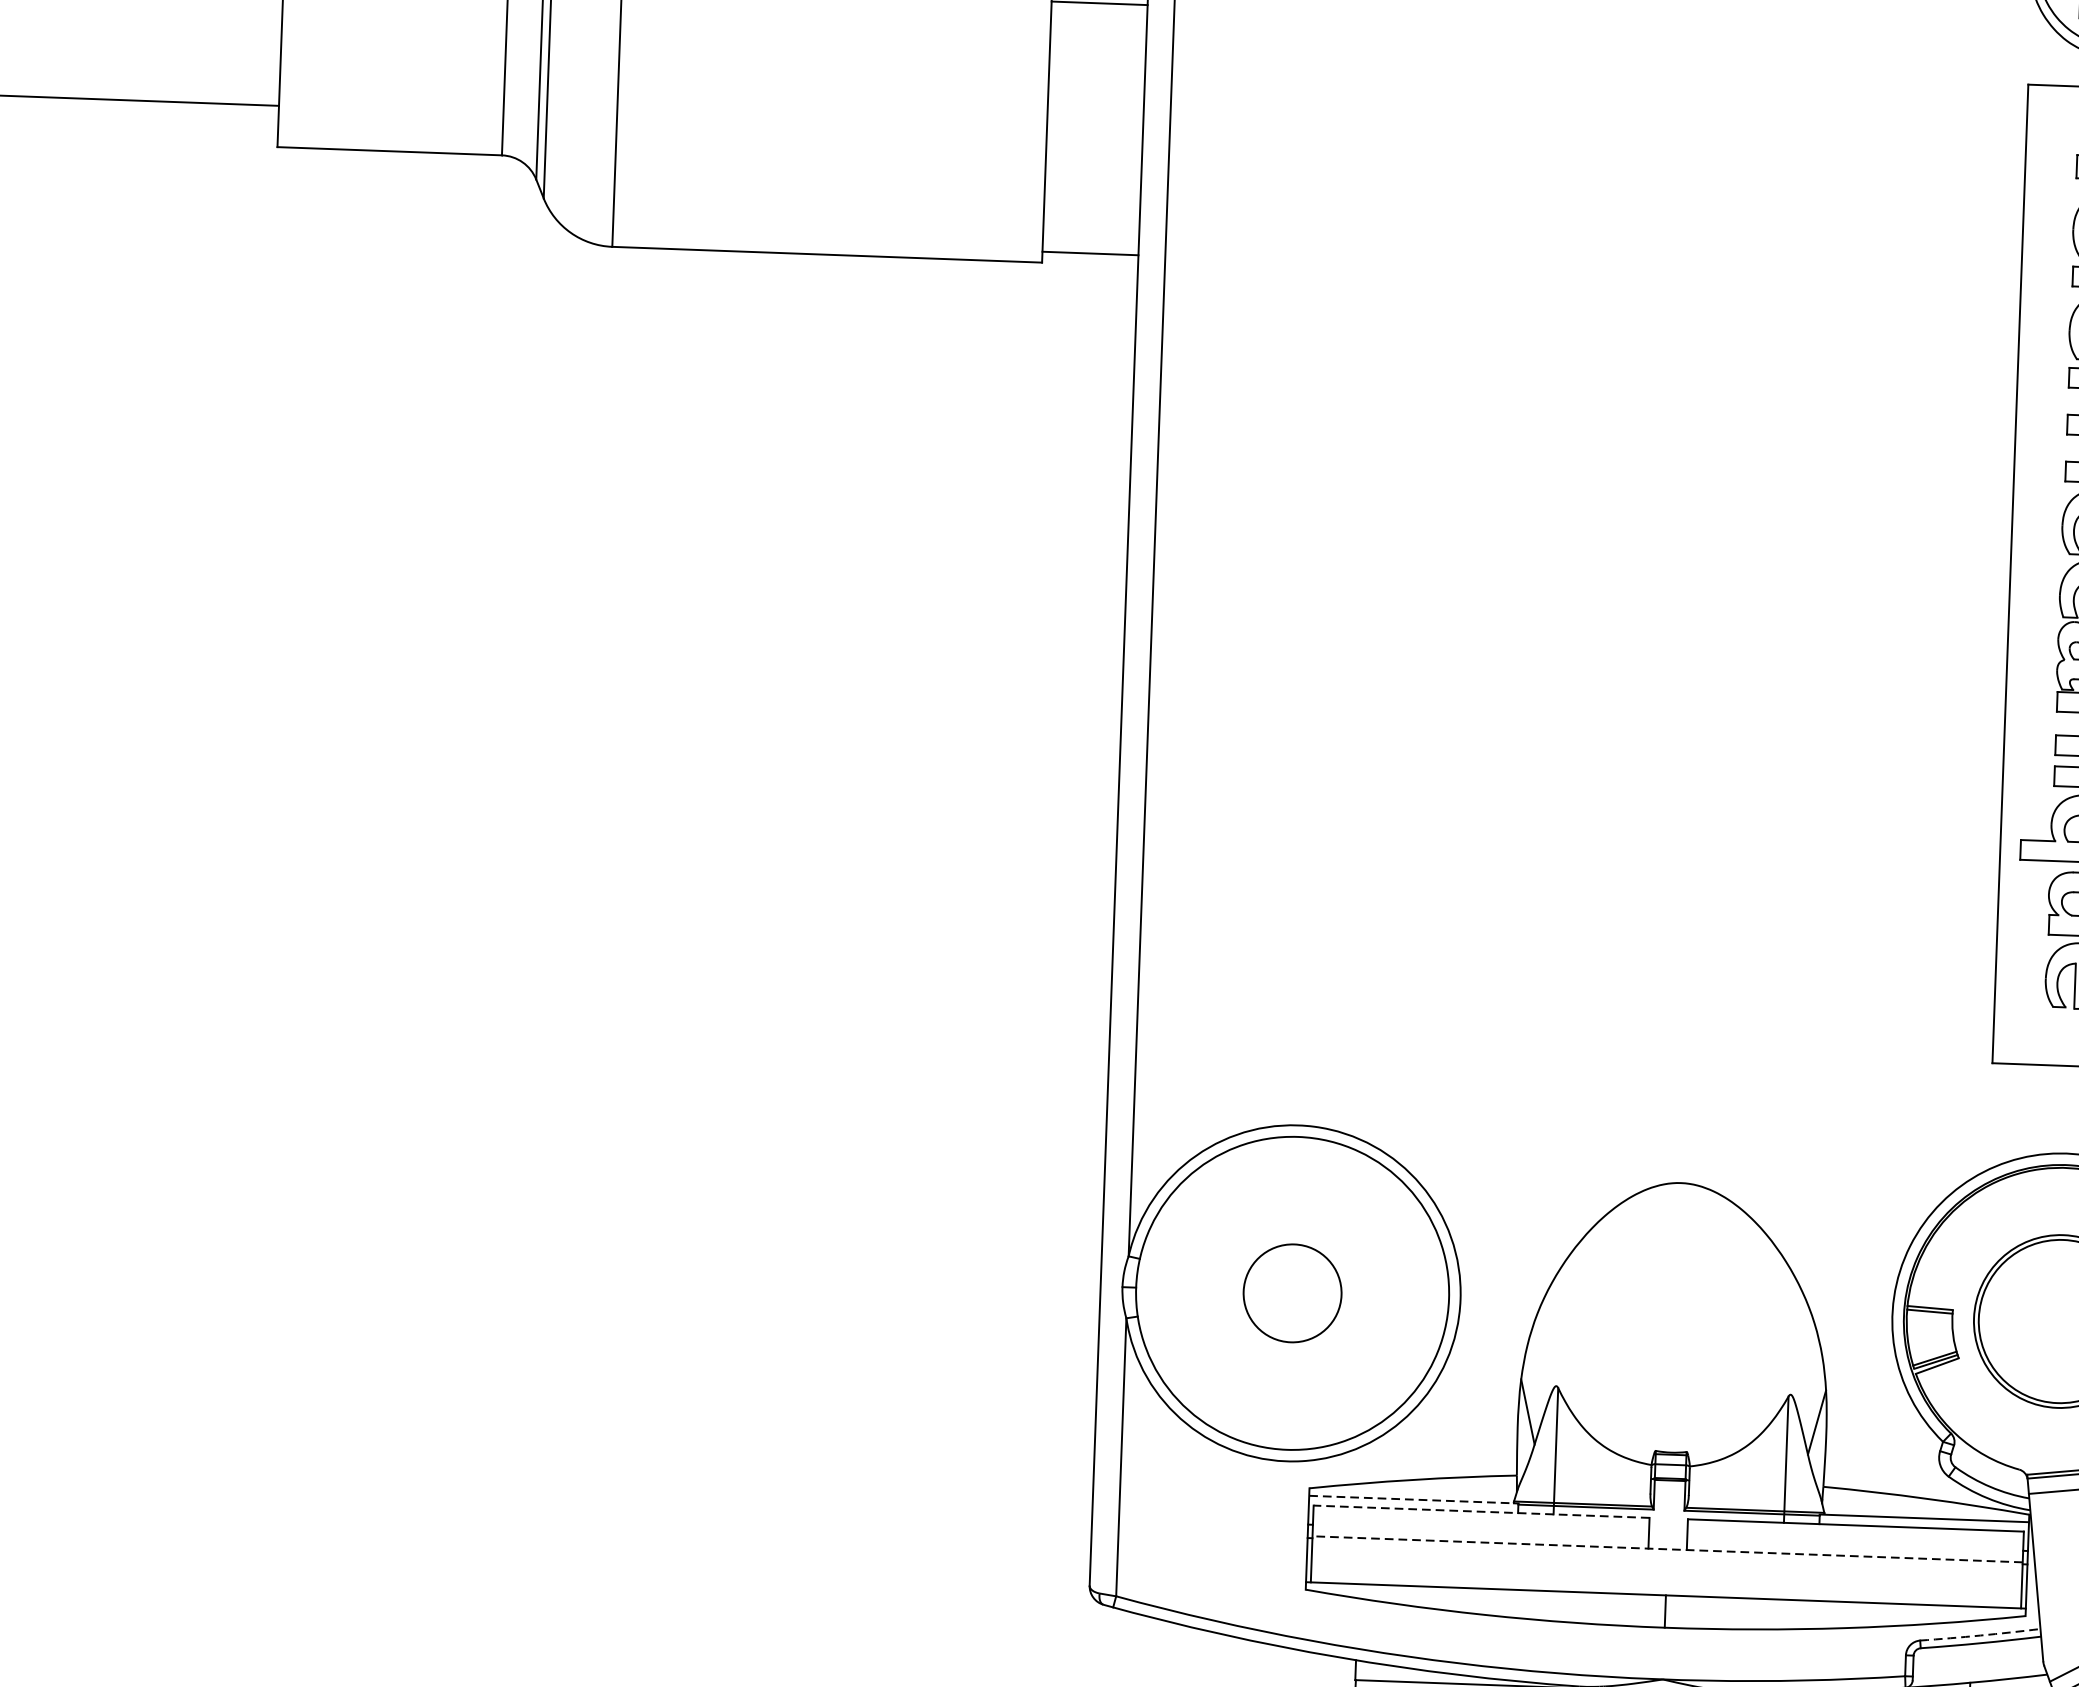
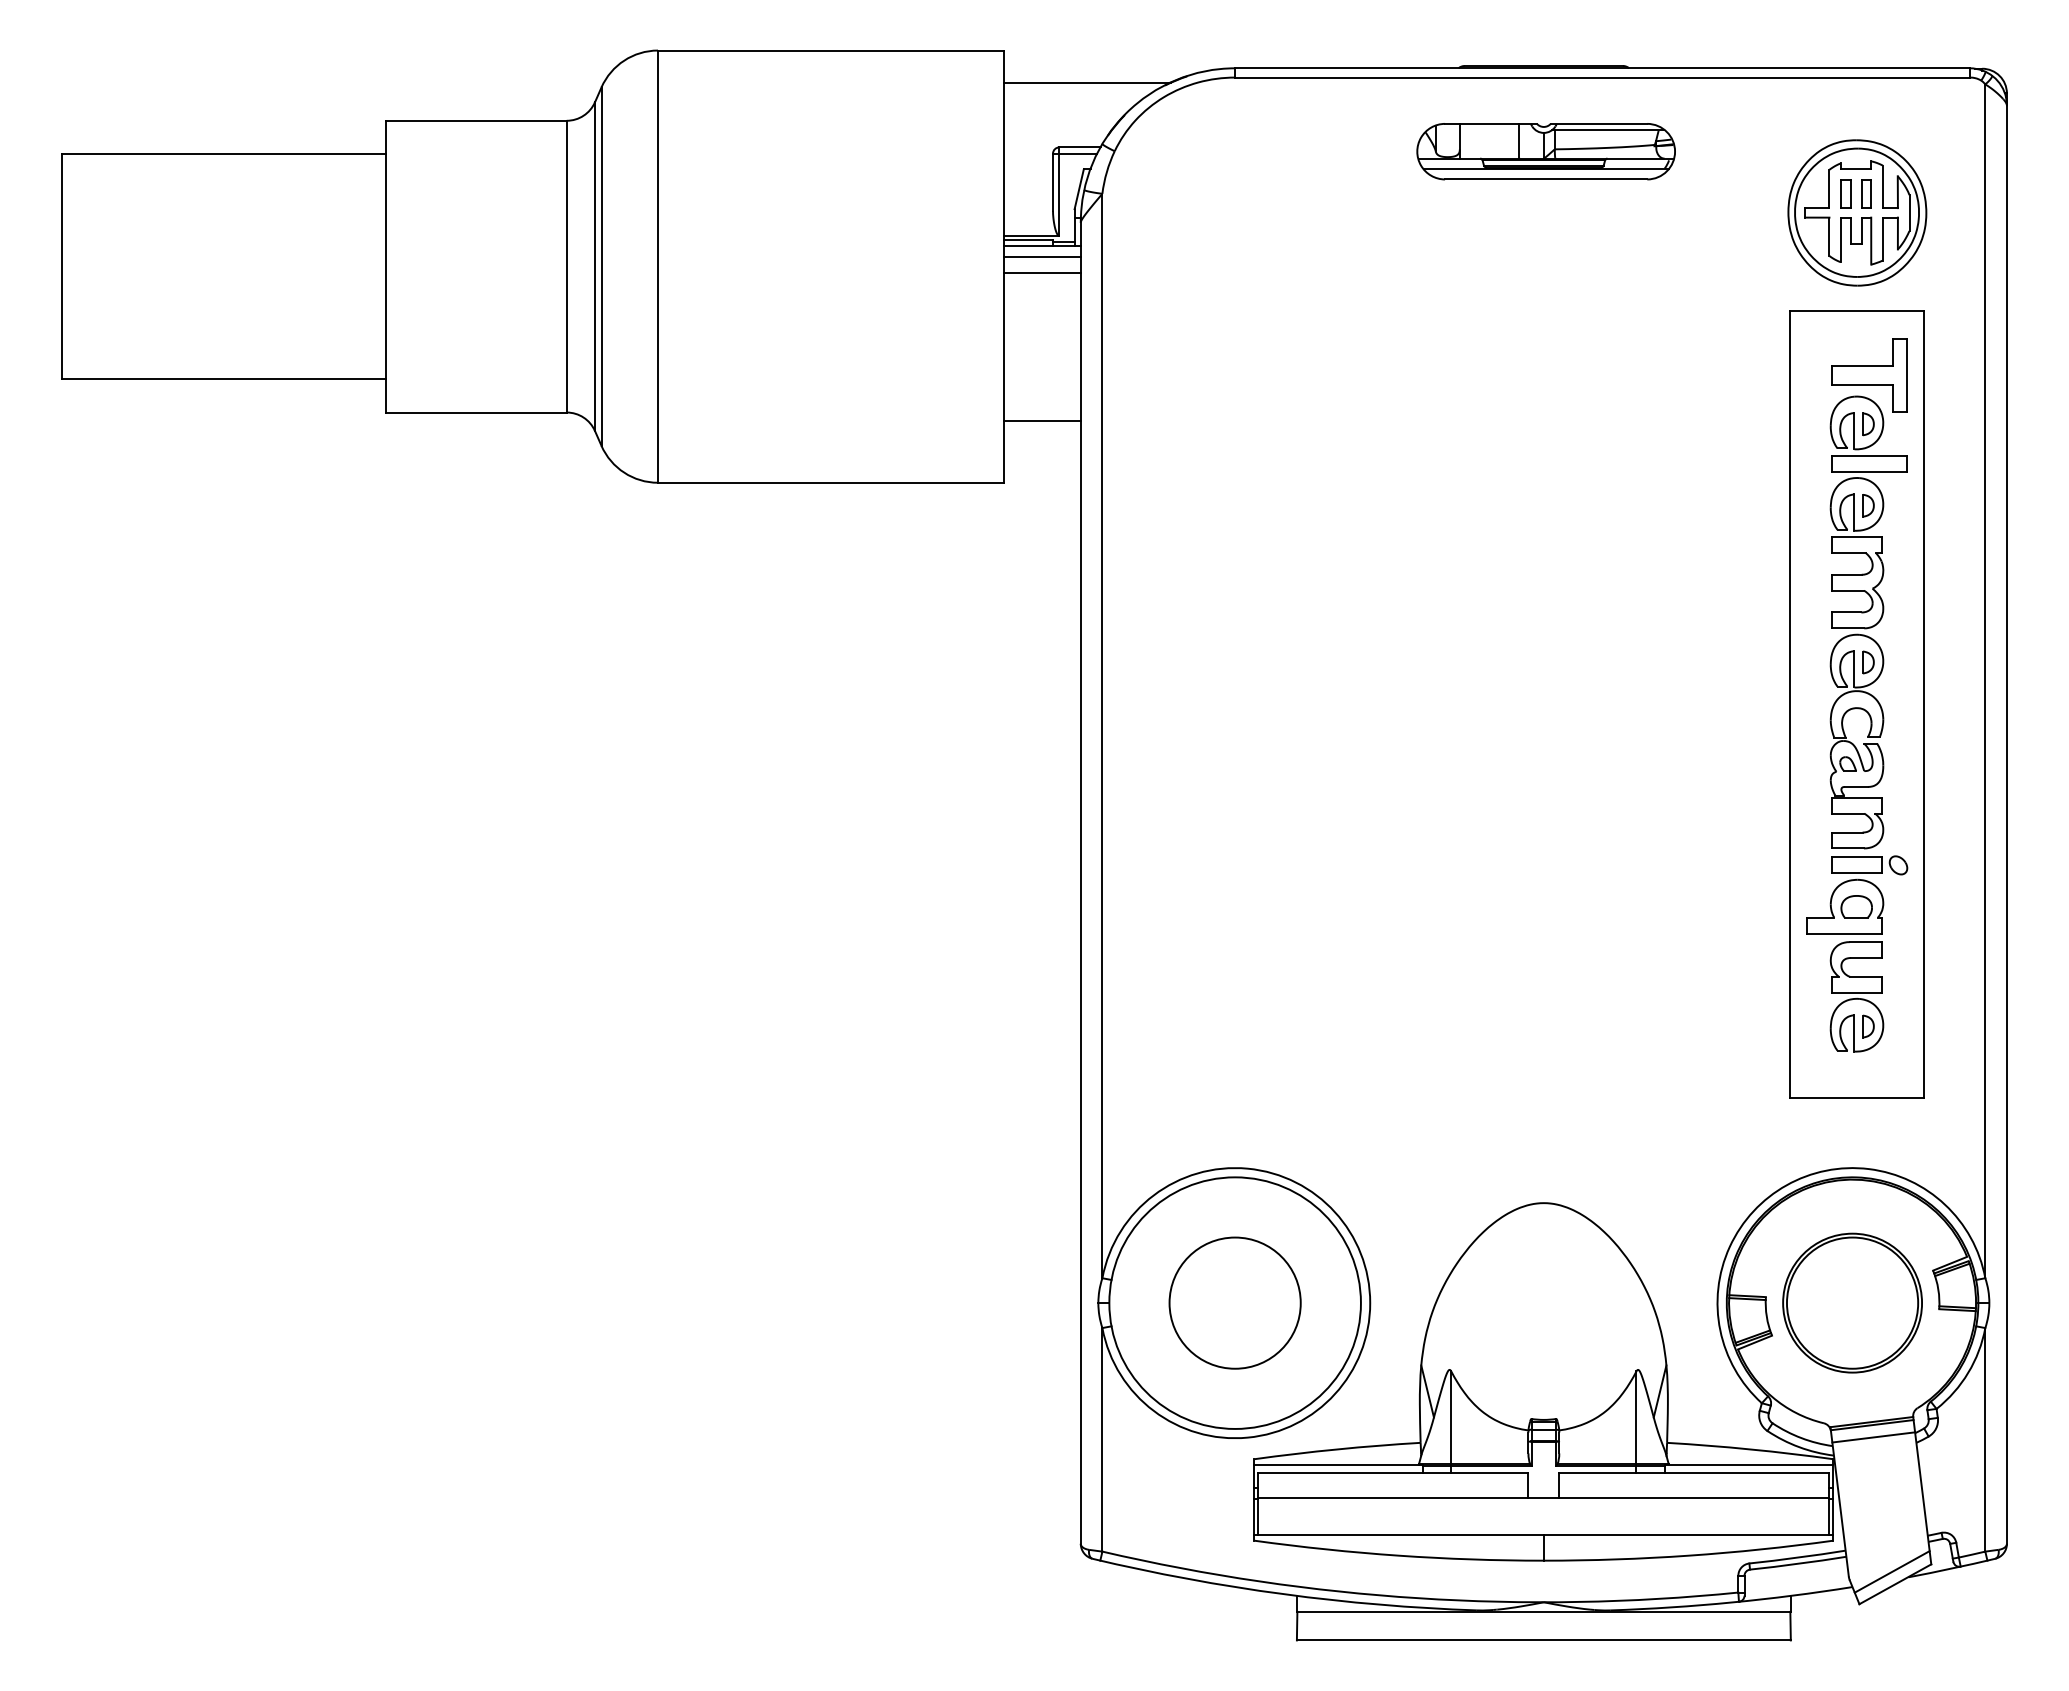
line: (1089, 254) -> (1041, 421), moved
circle: (1291, 1292) -> (1234, 1302), size x1.67
line: (1412, 1499) -> (1337, 1465), dashed -> solid
line: (1480, 1511) -> (1392, 1472), dashed -> solid
line: (1667, 1549) -> (1543, 1497), dashed -> solid
arc: (1980, 1635) -> (1797, 1557), dashed -> solid

